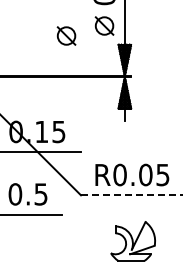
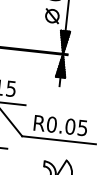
part: (66, 35) -> (24, 20), removed
line: (132, 195) -> (59, 140), dashed -> solid

